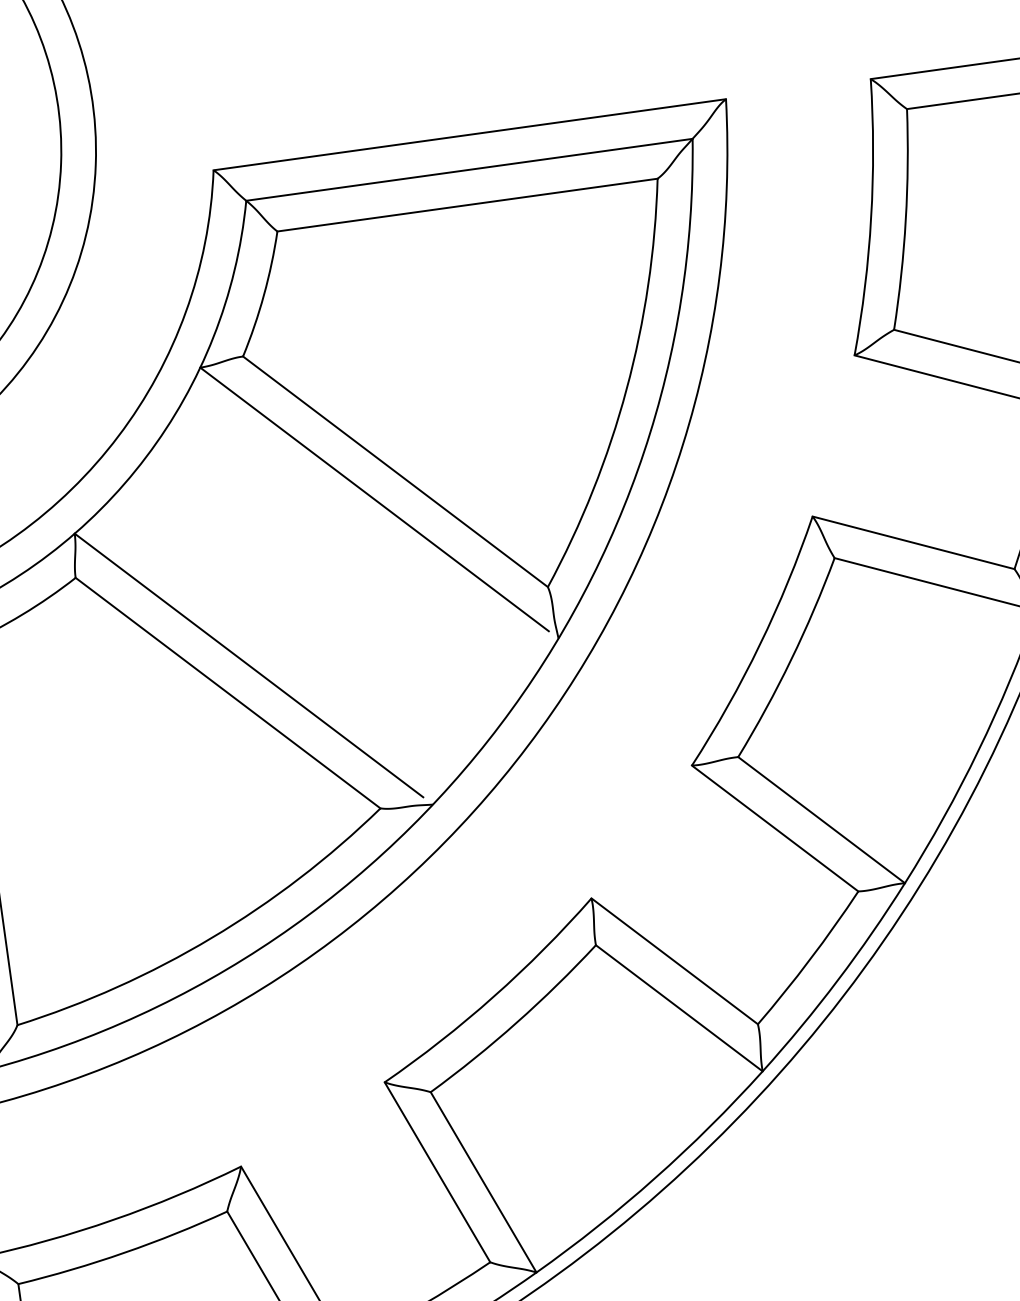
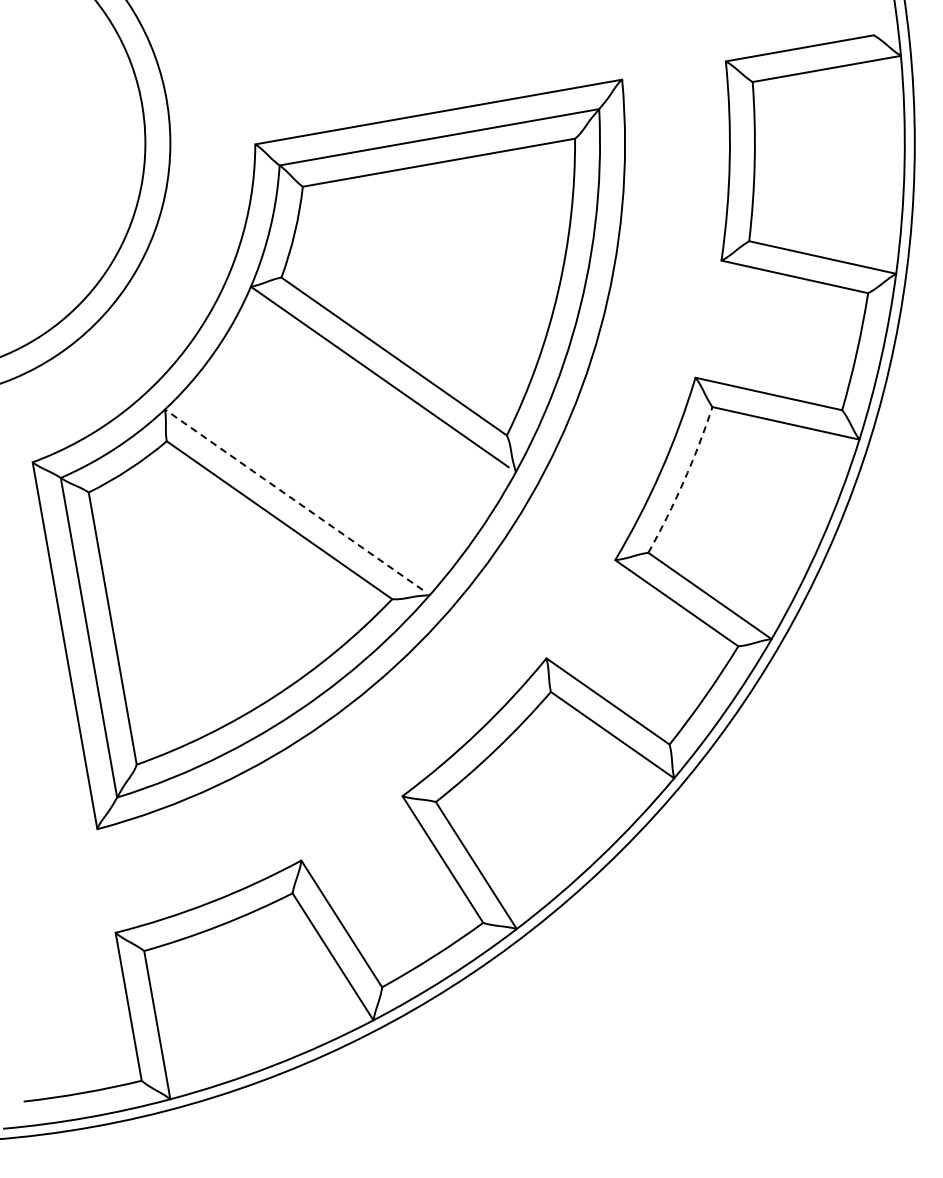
arc: (790, 659) -> (683, 481), solid -> dashed
line: (248, 665) -> (293, 499), solid -> dashed

